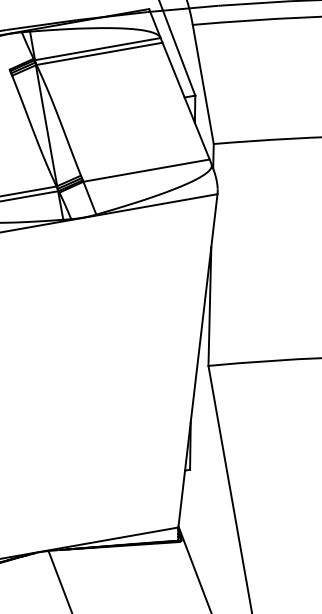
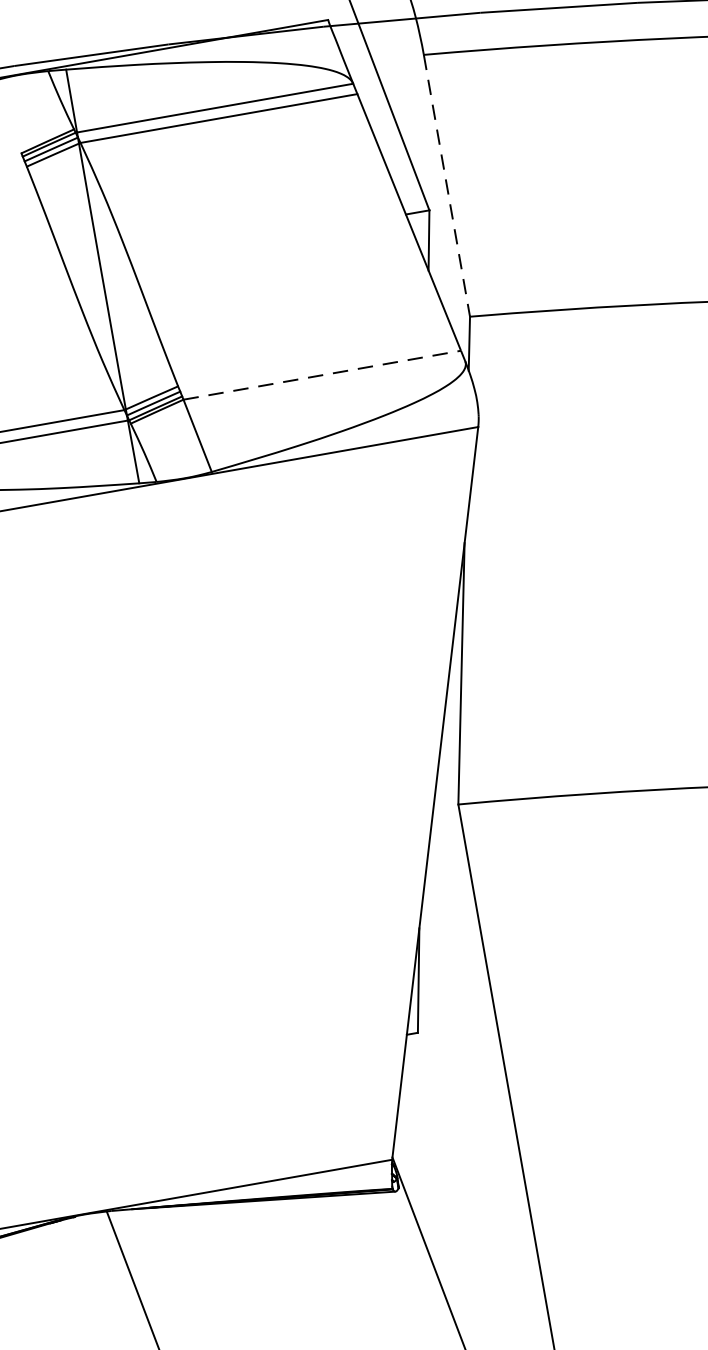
line: (203, 84) -> (447, 185), solid -> dashed
line: (147, 170) -> (324, 374), solid -> dashed

